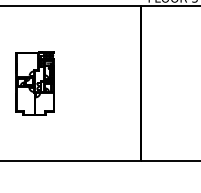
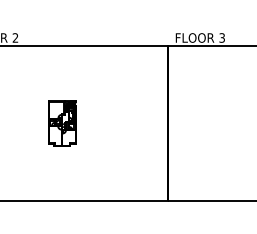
part: (35, 83) -> (62, 123), size x0.71

